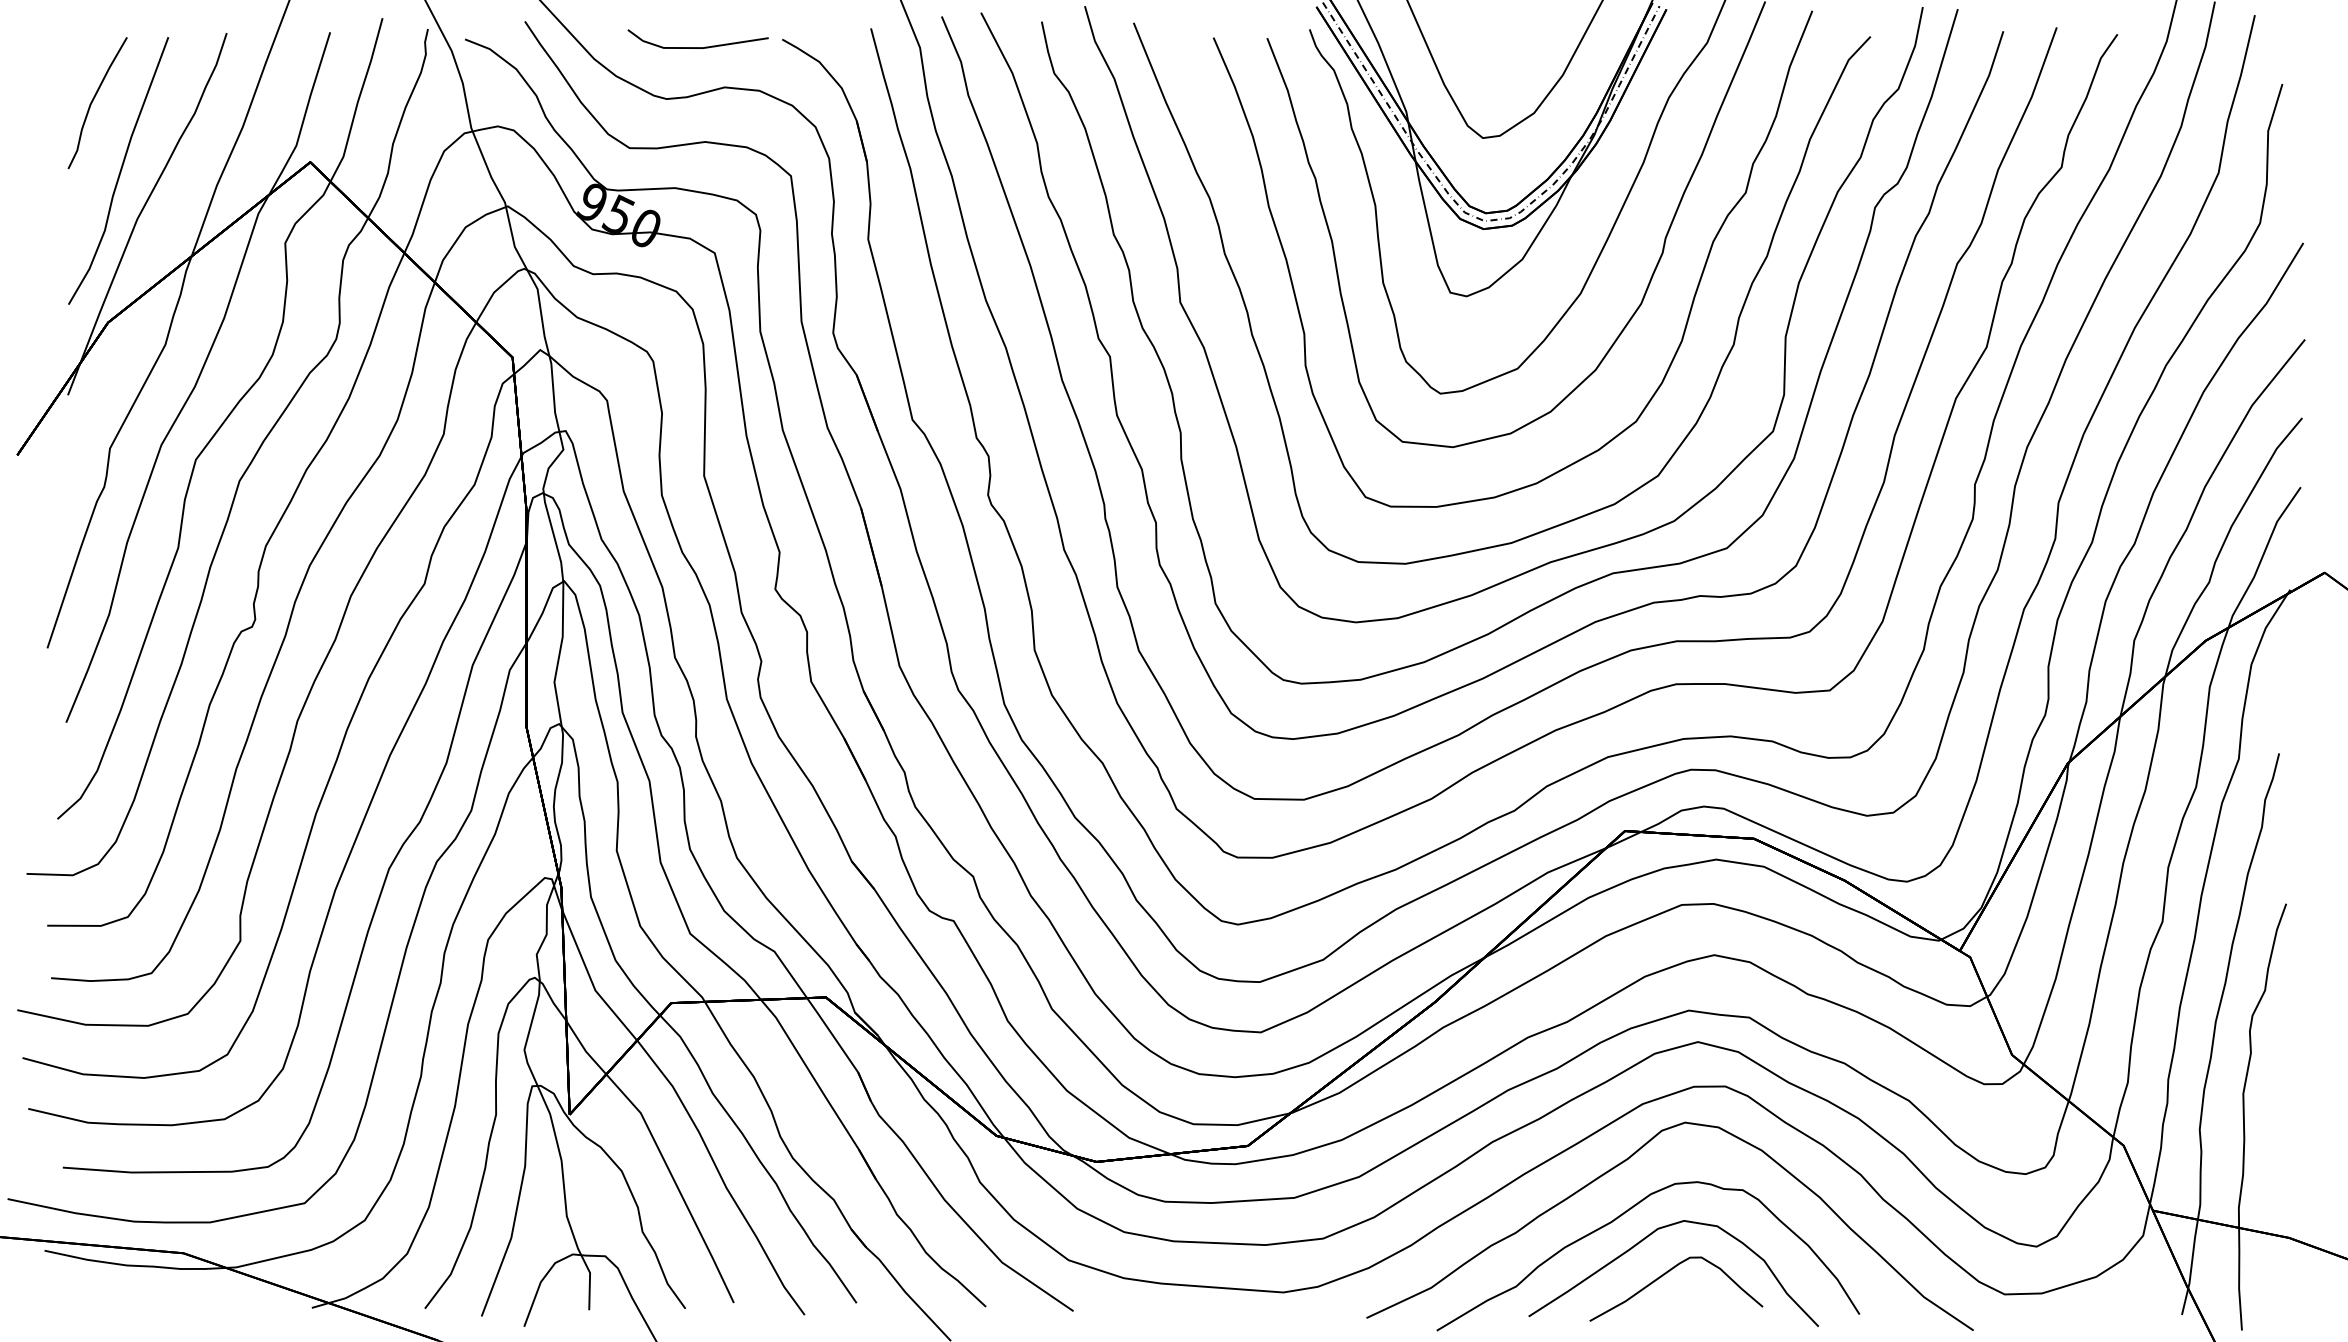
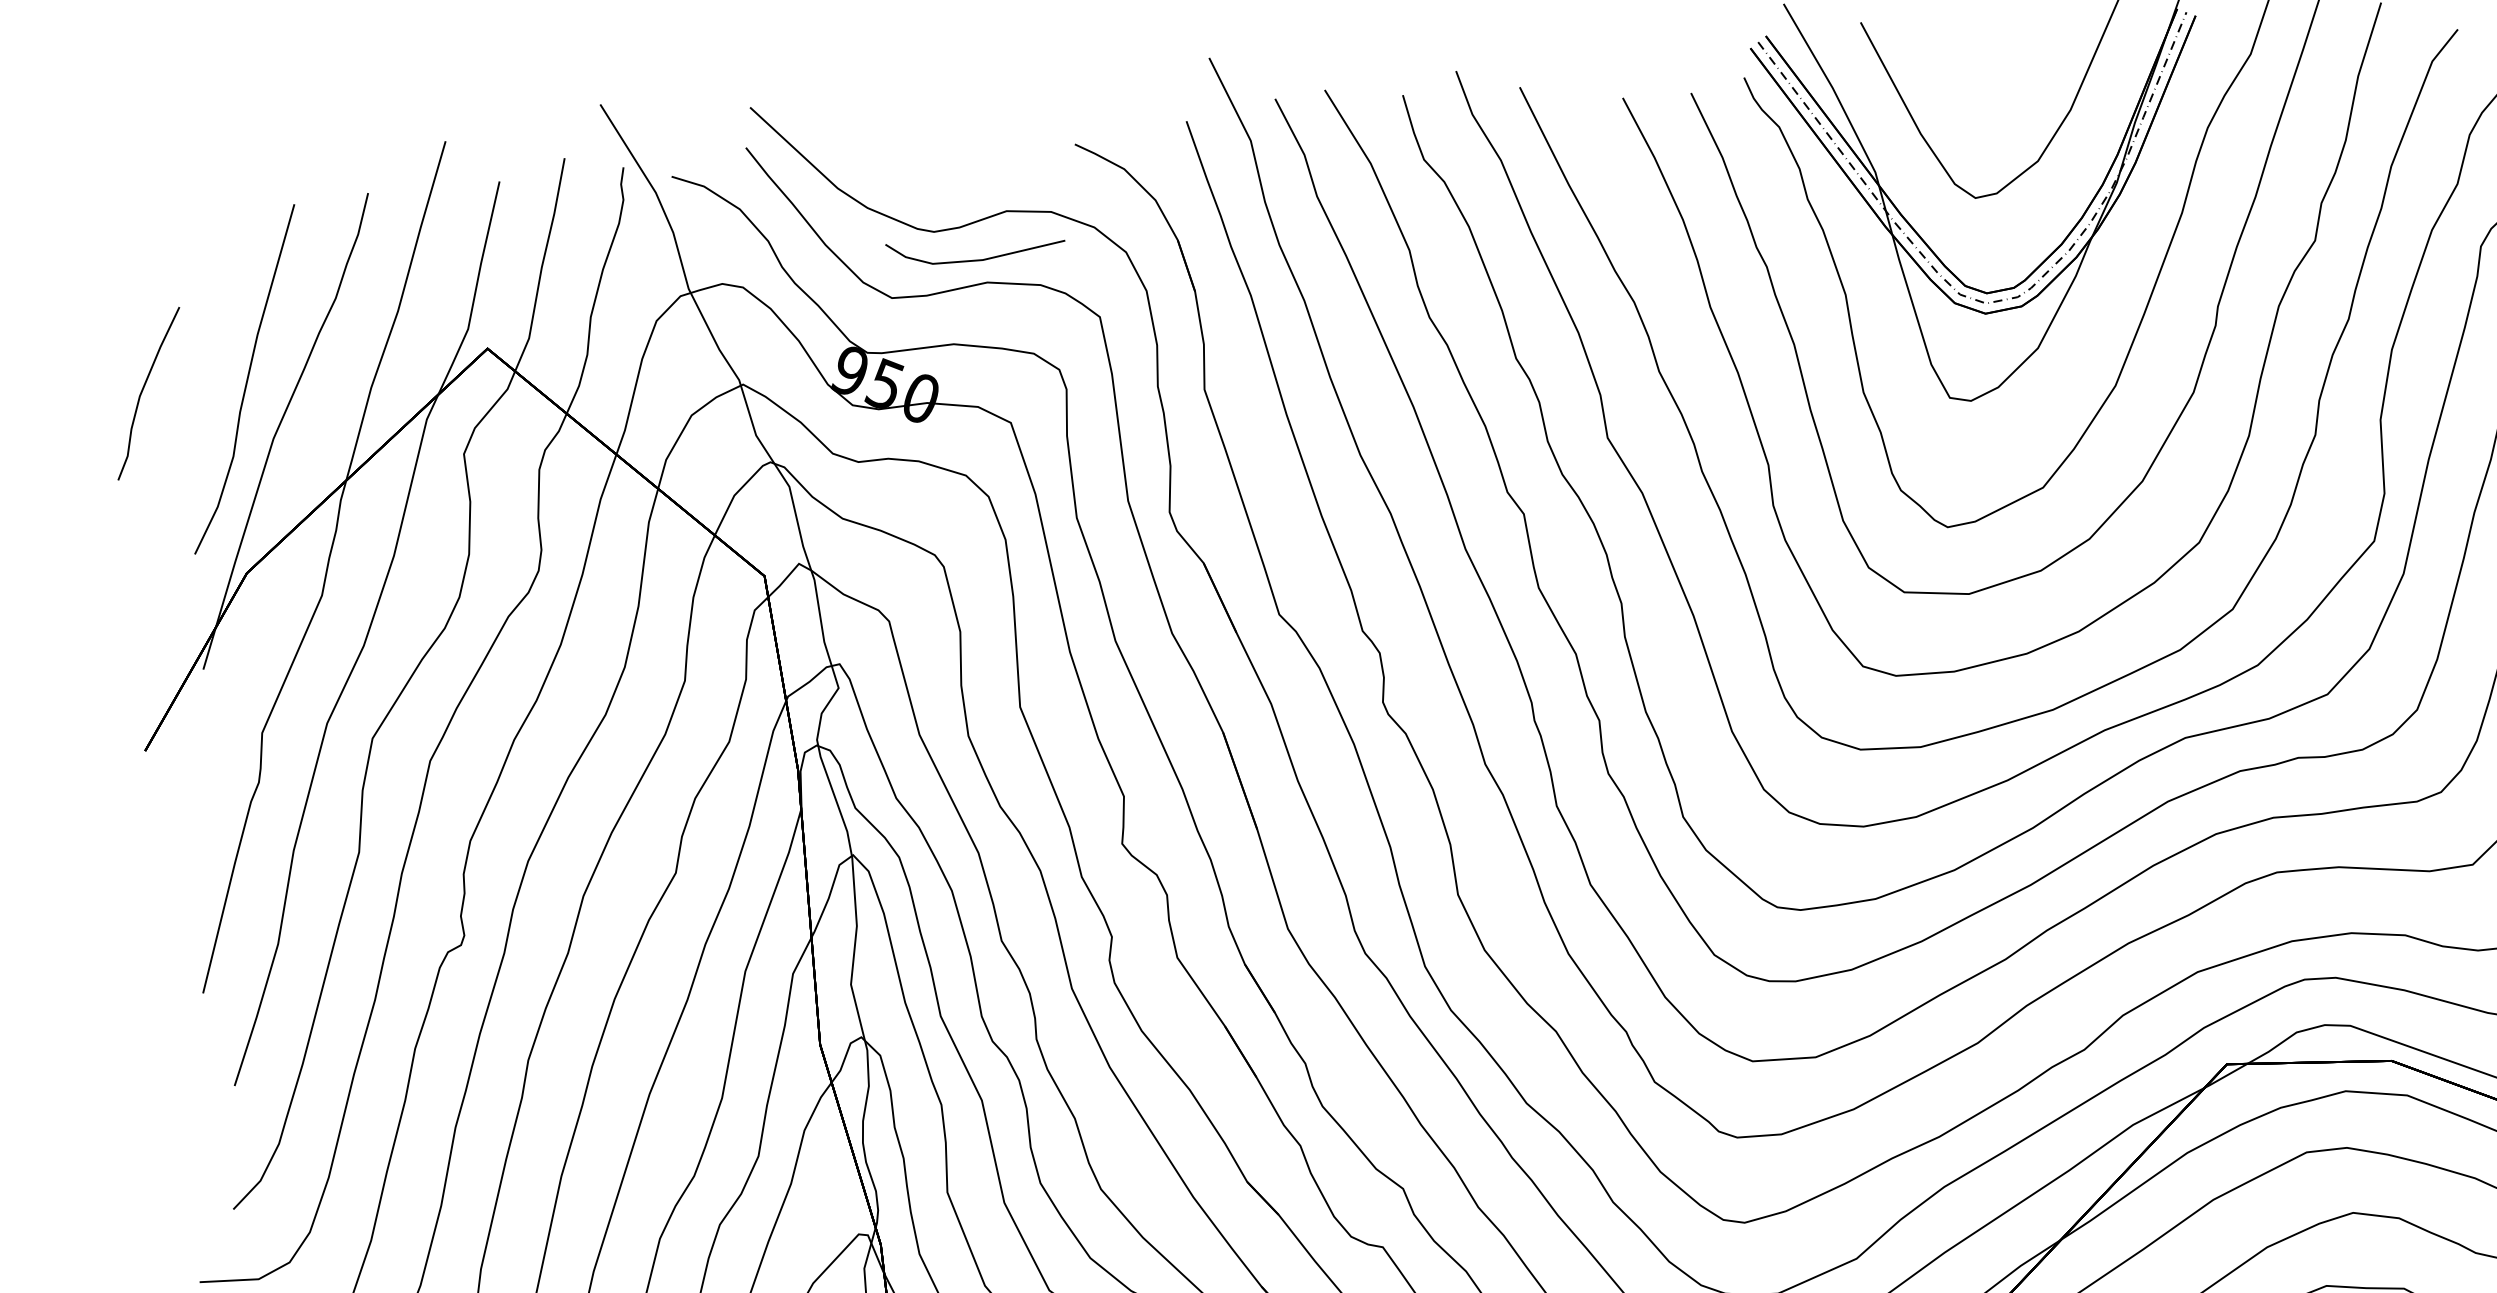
line: (697, 47) -> (975, 259), moved
curve: (93, 101) -> (143, 392), moved

